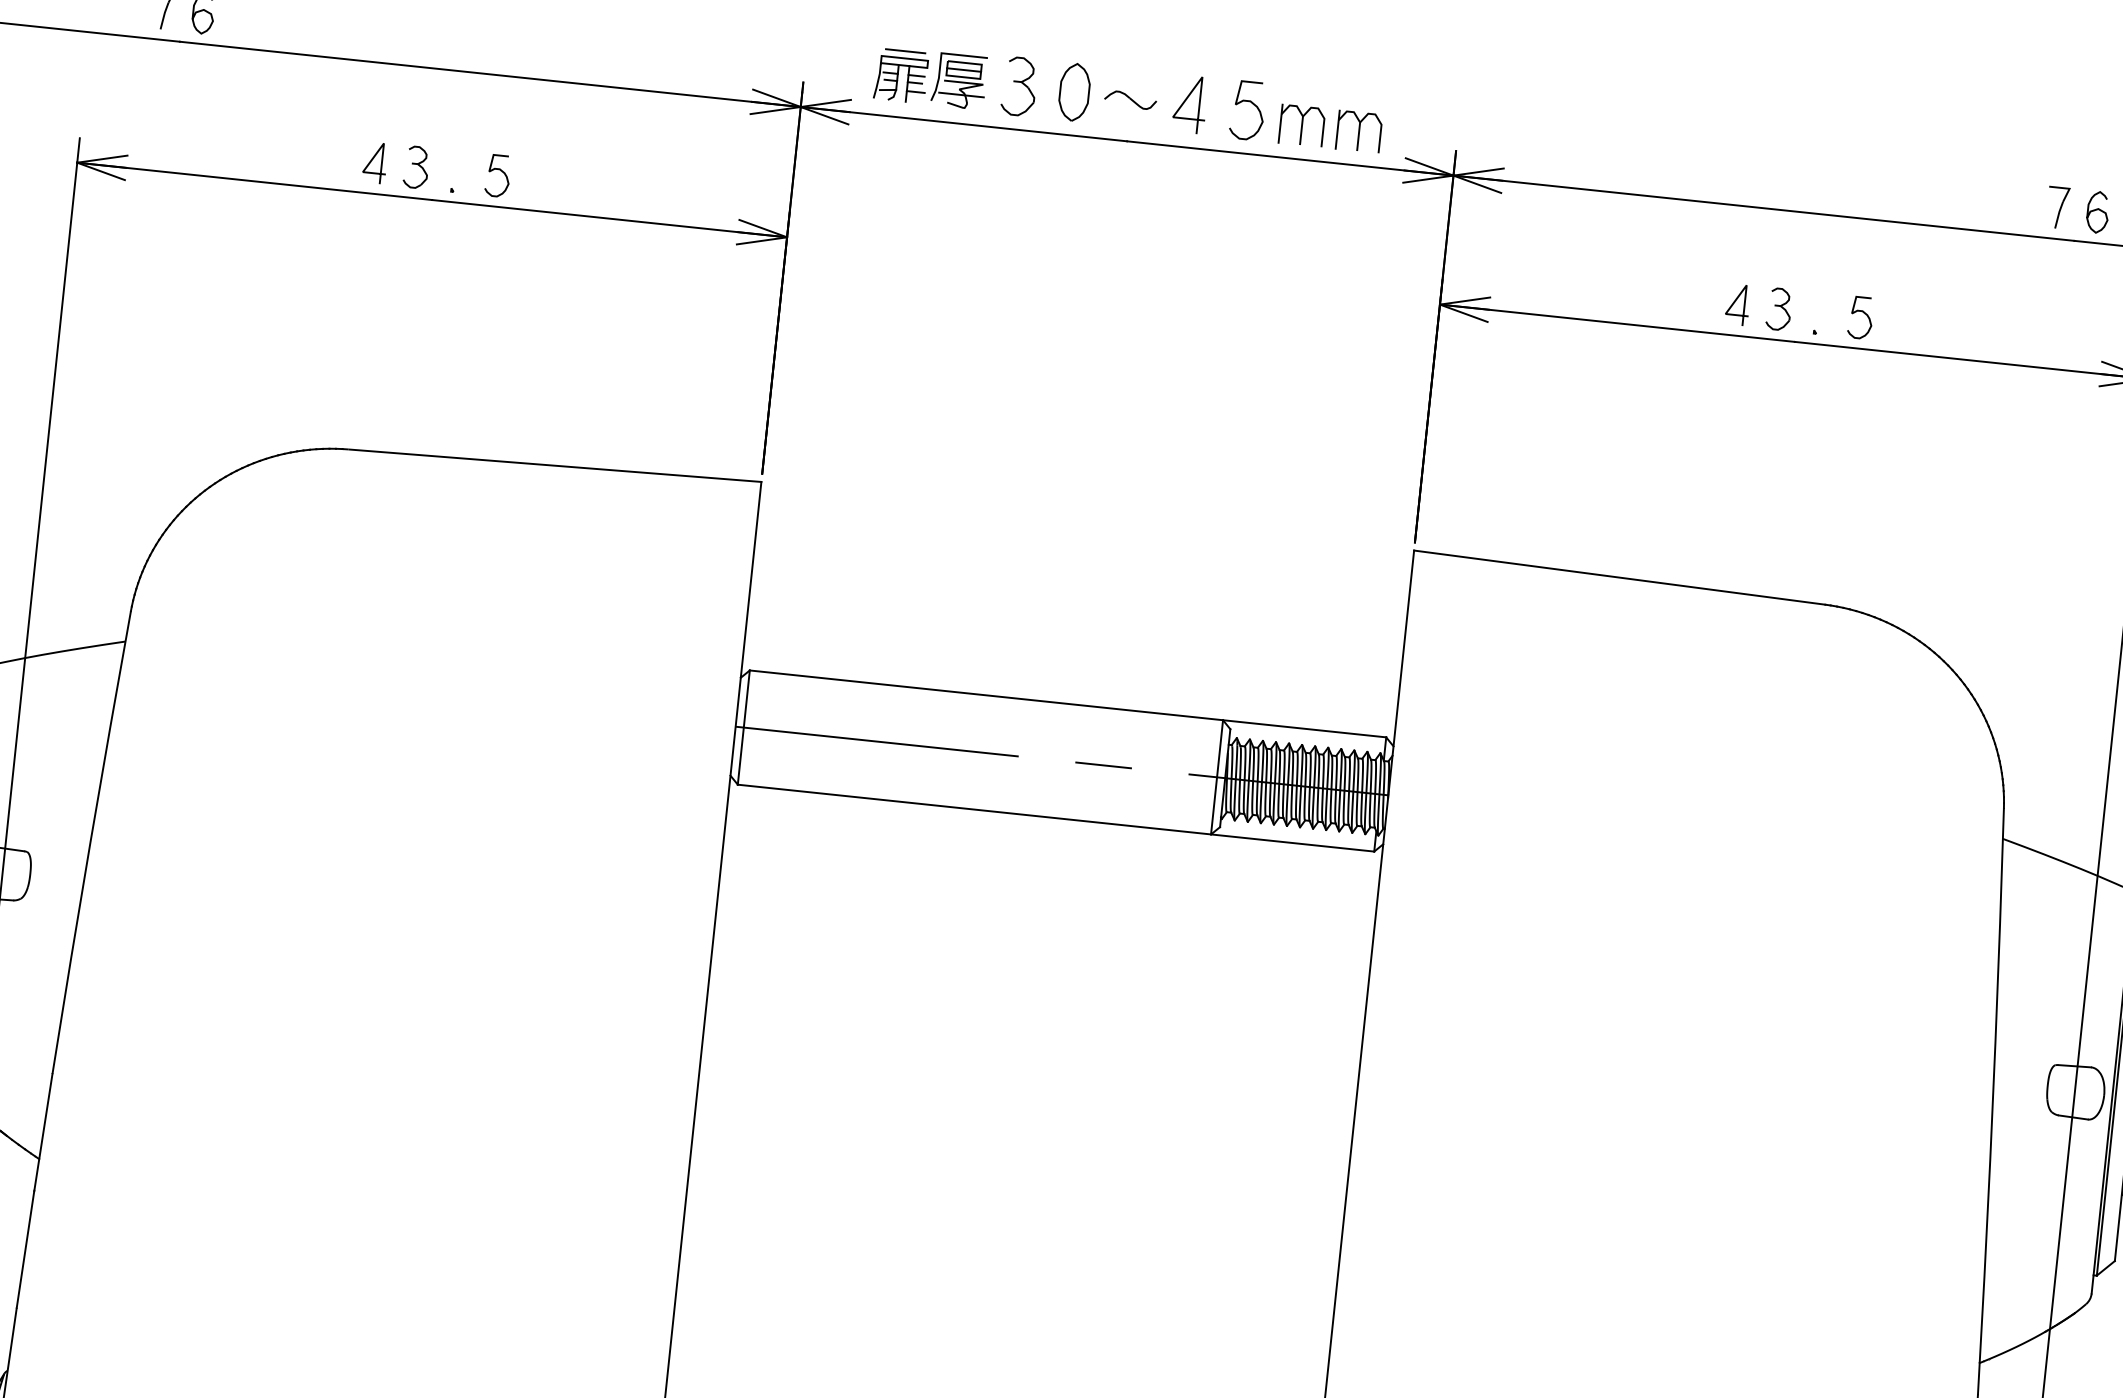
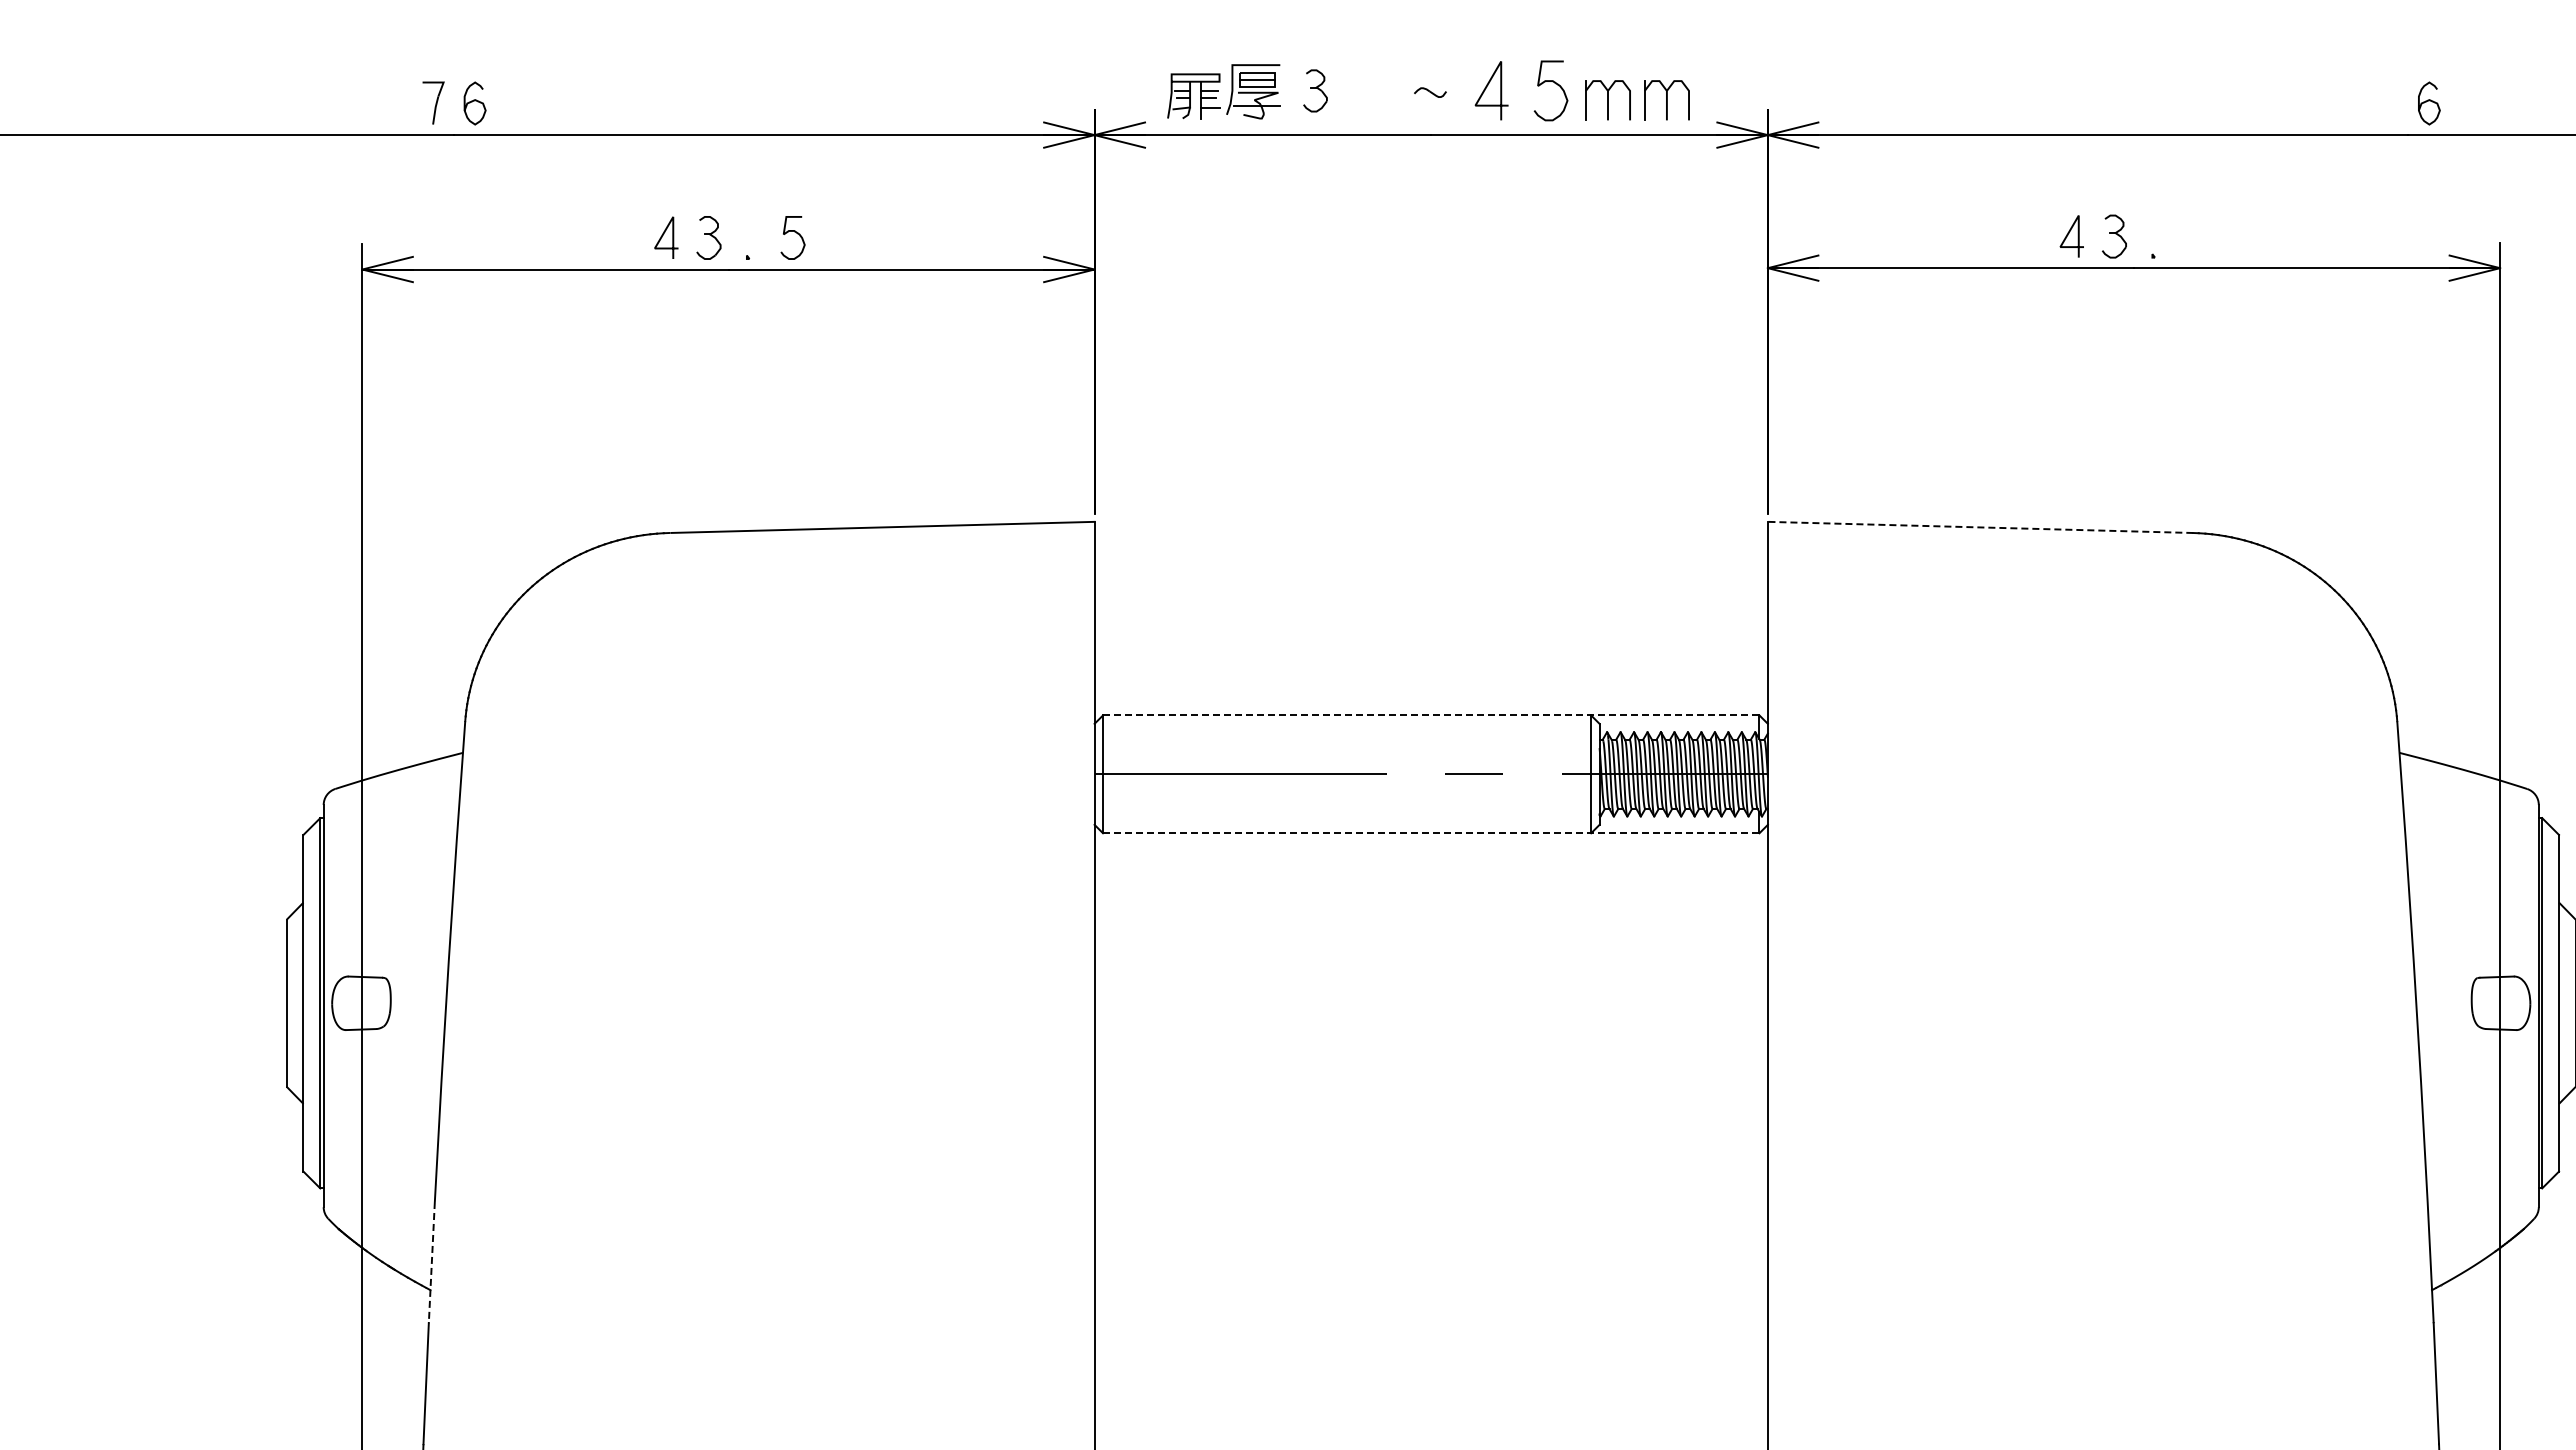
line: (905, 50) -> (1195, 66), removed
part: (1019, 86) -> (1315, 90), size x0.7
part: (1073, 91) -> (1371, 90), removed
part: (1130, 99) -> (1430, 92), size x0.6
part: (2057, 207) -> (2387, 102), removed
curve: (1863, 313) -> (2200, 231), removed
line: (1619, 577) -> (1980, 527), solid -> dashed
line: (1068, 704) -> (1431, 715), solid -> dashed
line: (1056, 818) -> (1431, 833), solid -> dashed
line: (43, 1132) -> (431, 1262), solid -> dashed

